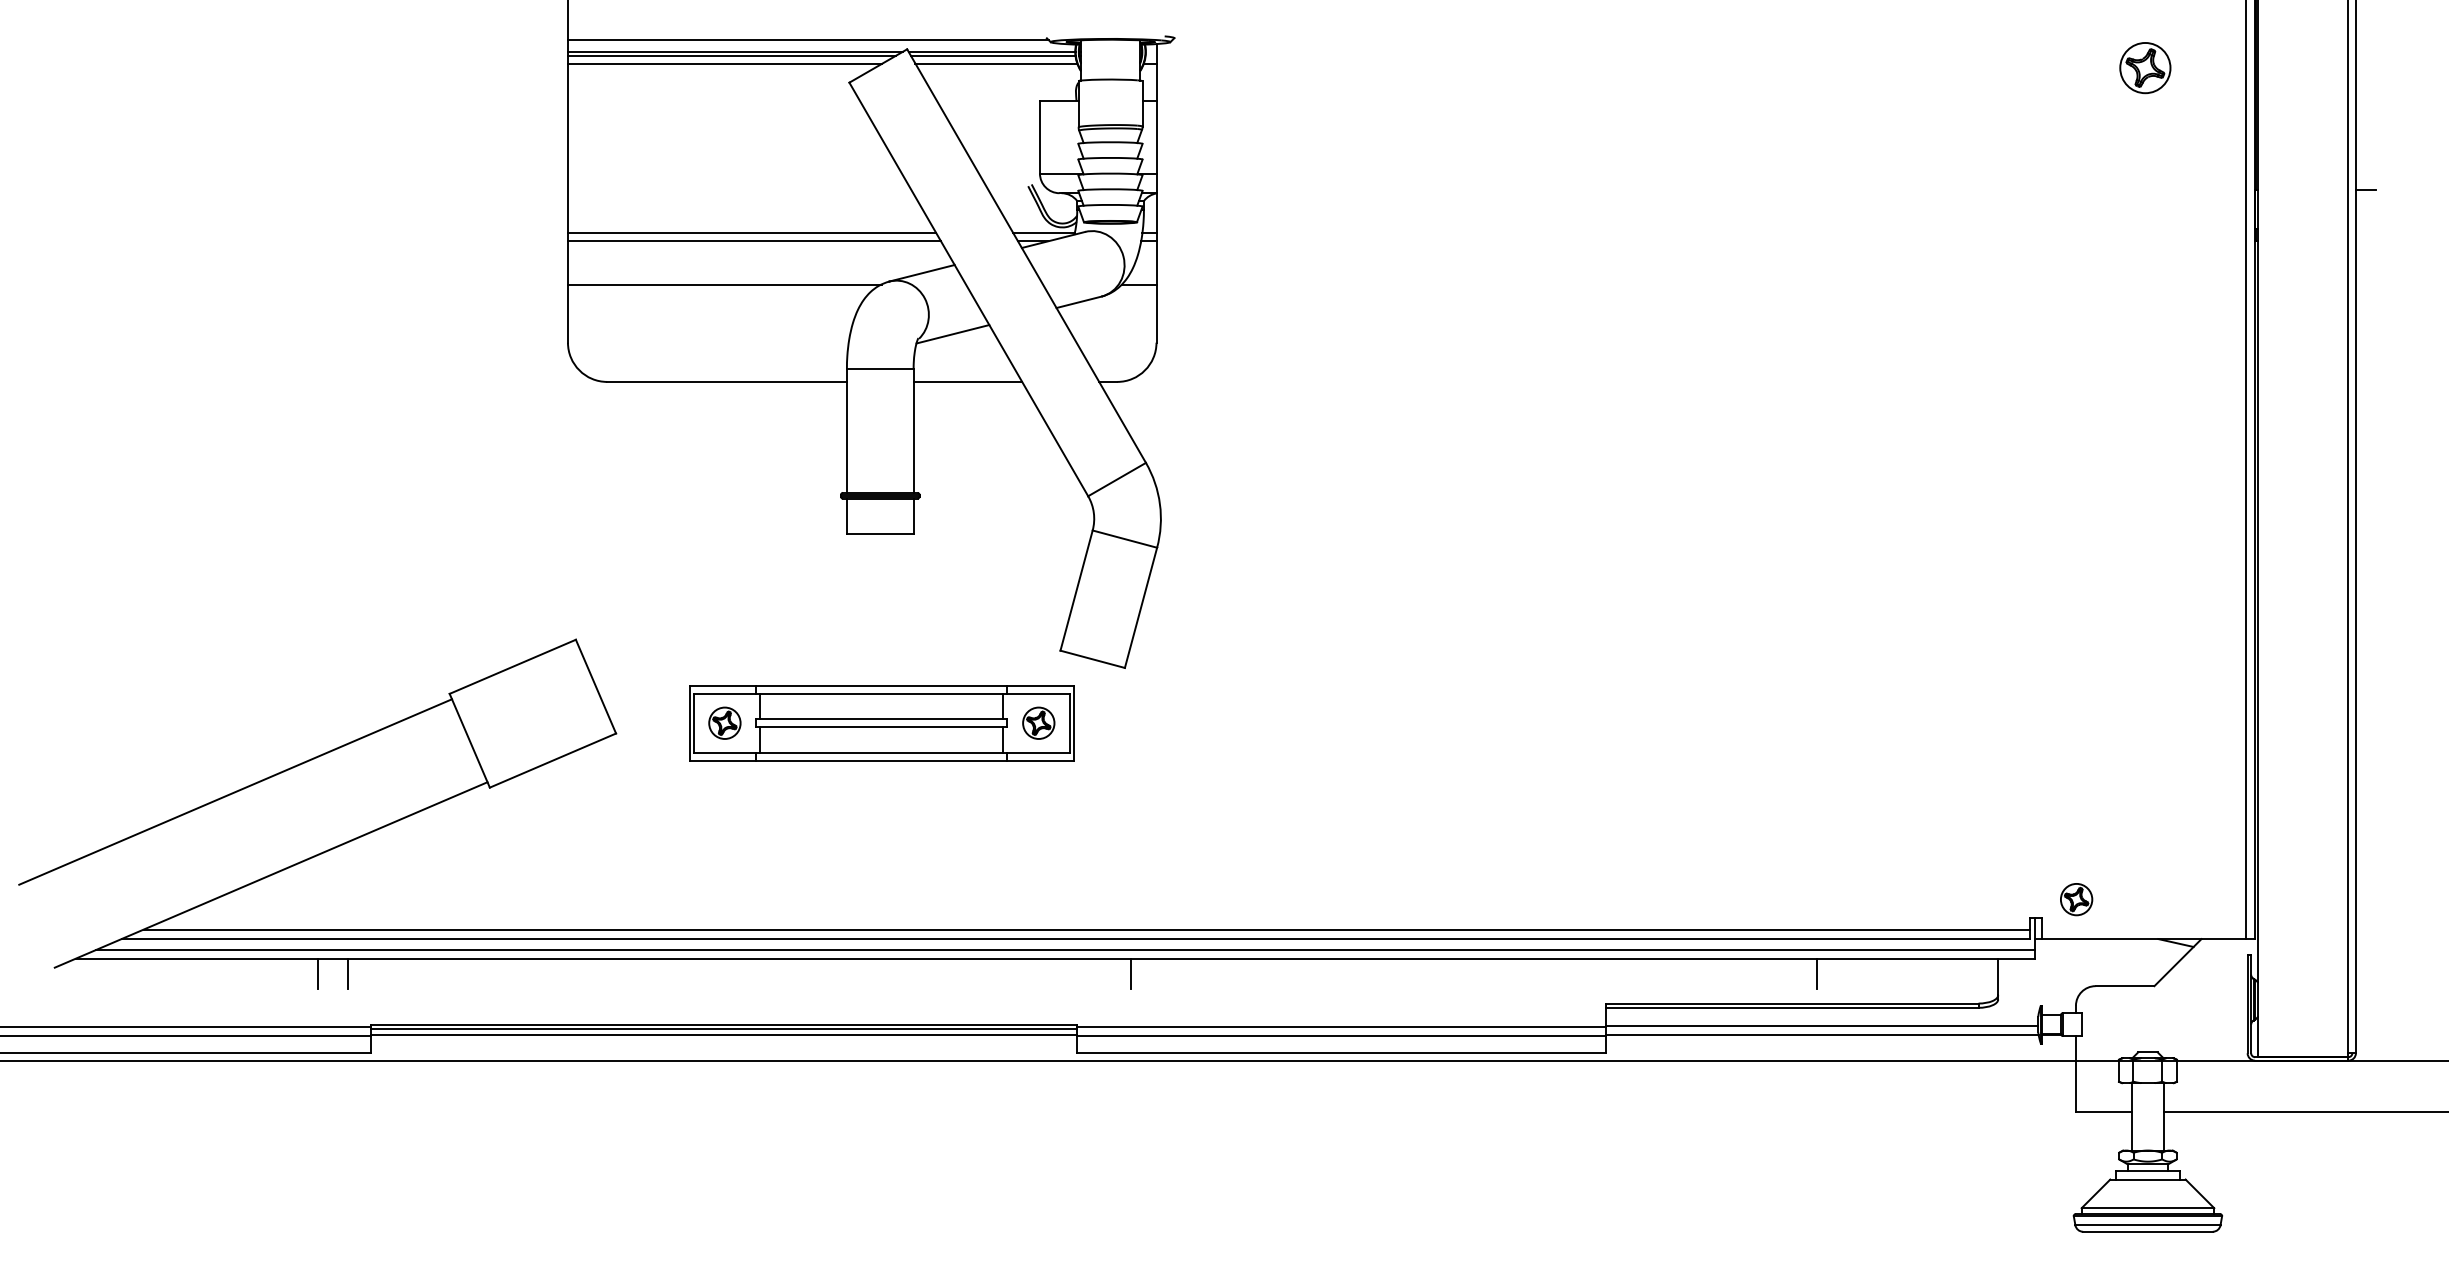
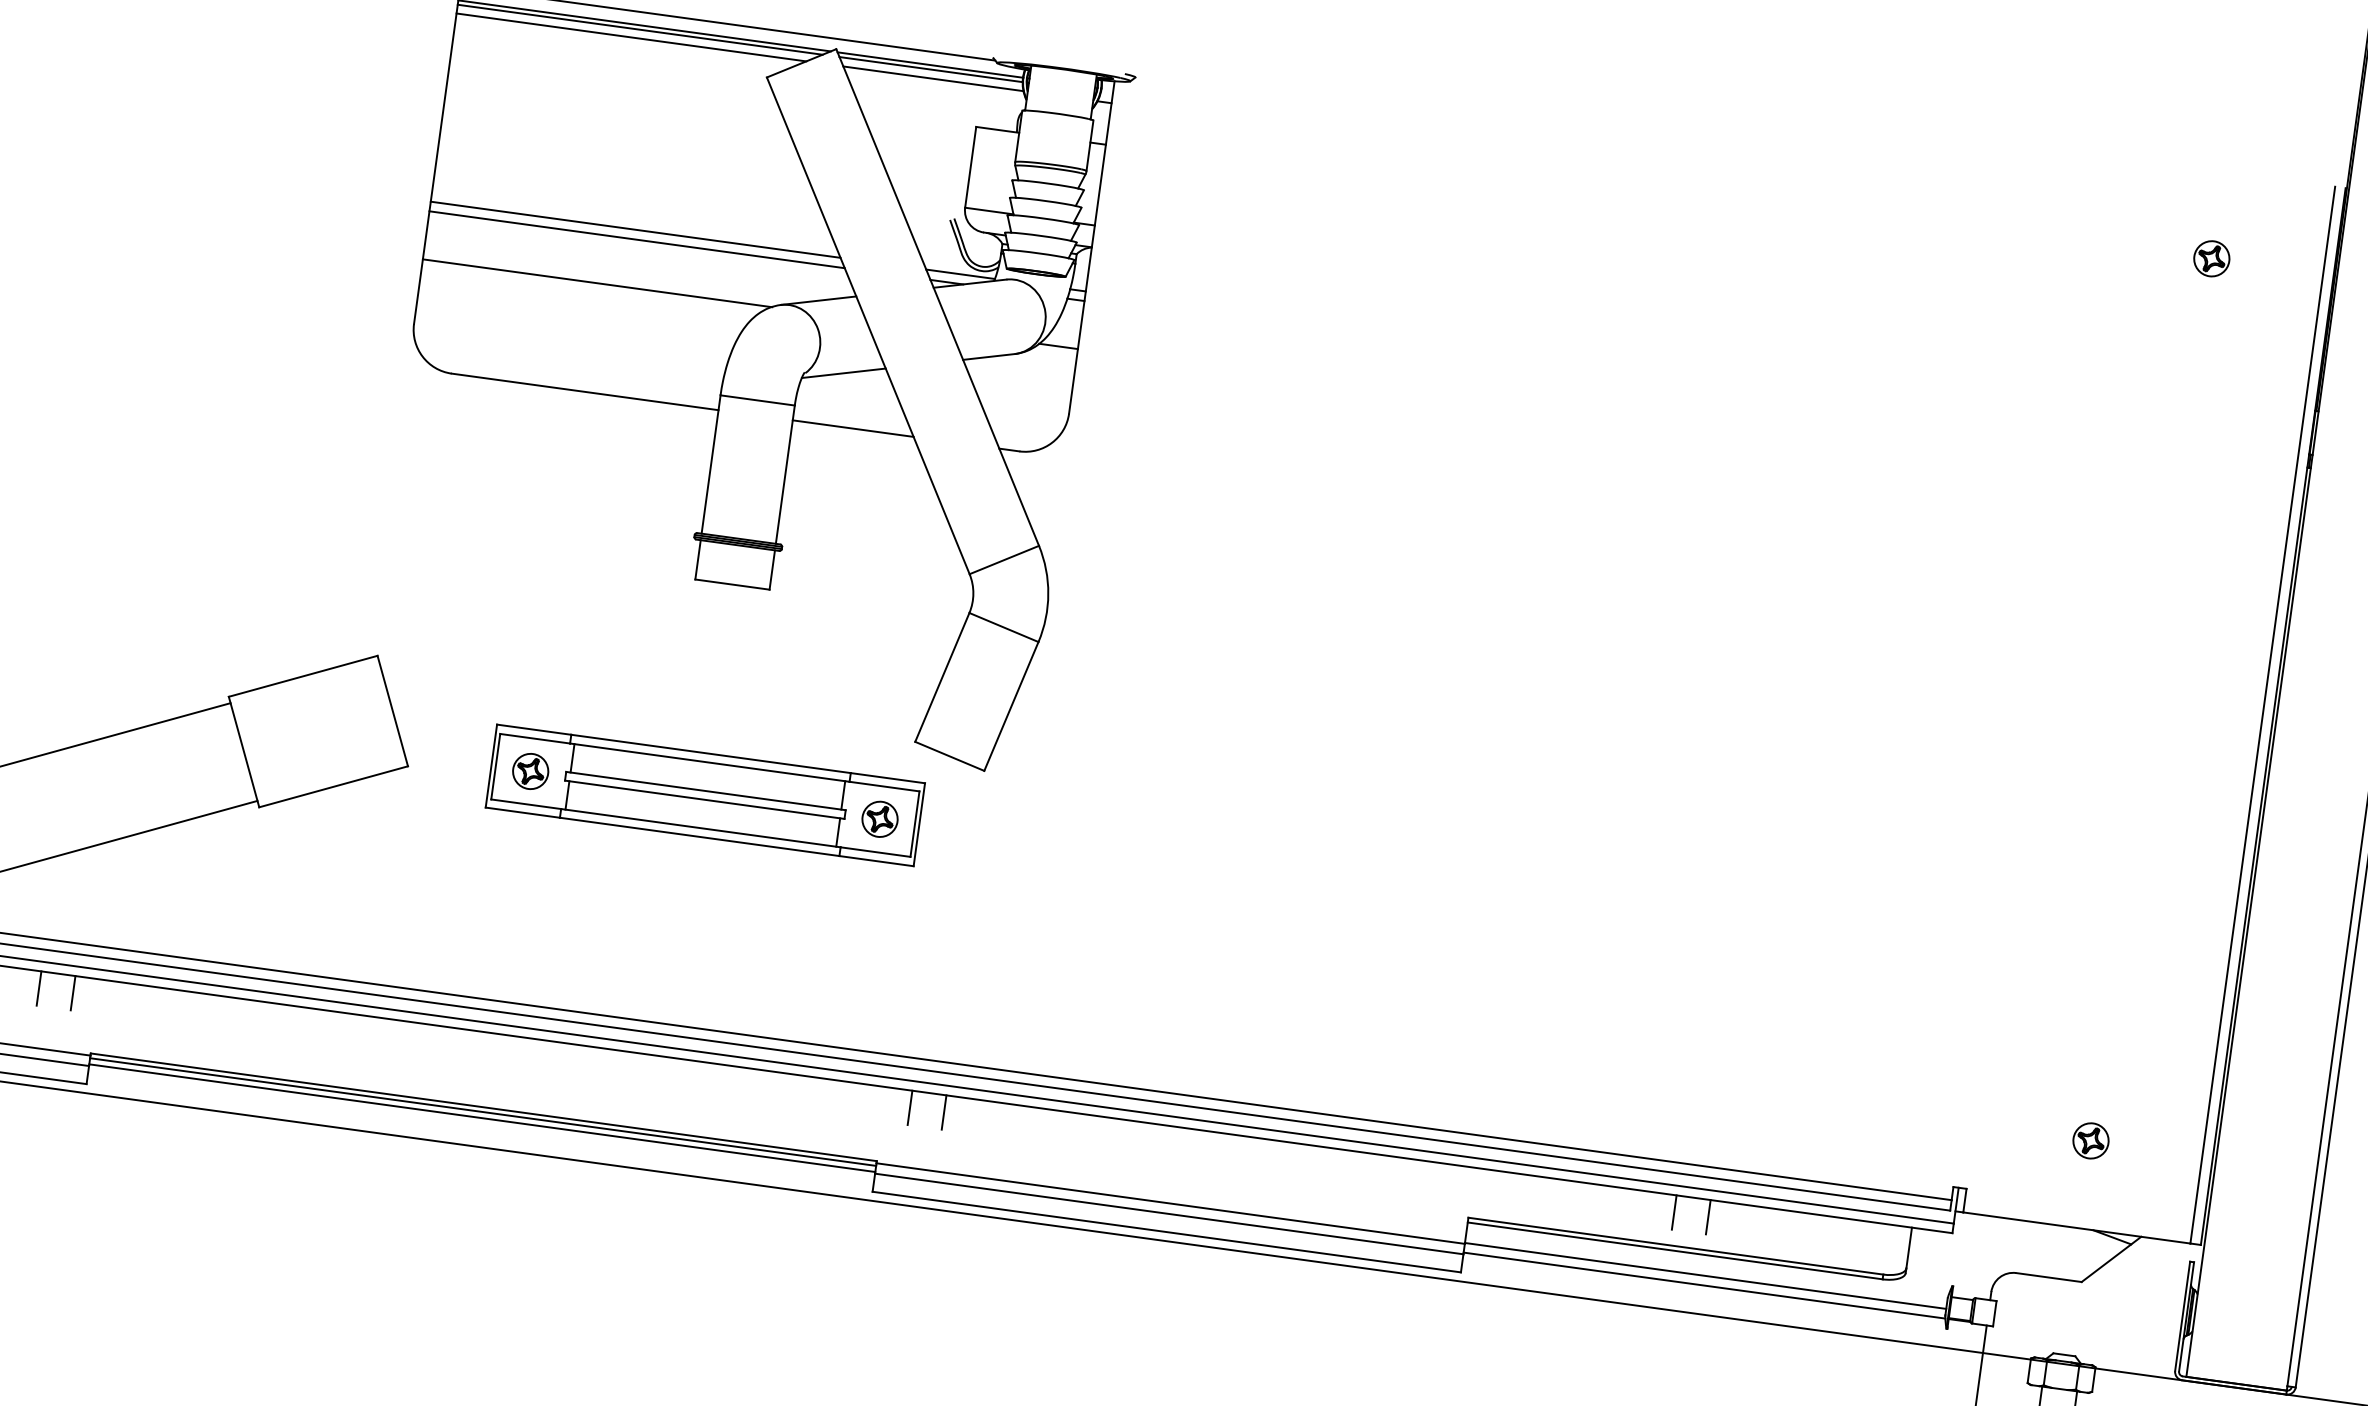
part: (2145, 67) -> (2211, 258), size x0.62
part: (2076, 899) -> (2090, 1140), moved
line: (1100, 973) -> (910, 1107), added
line: (1786, 973) -> (1674, 1211), added

